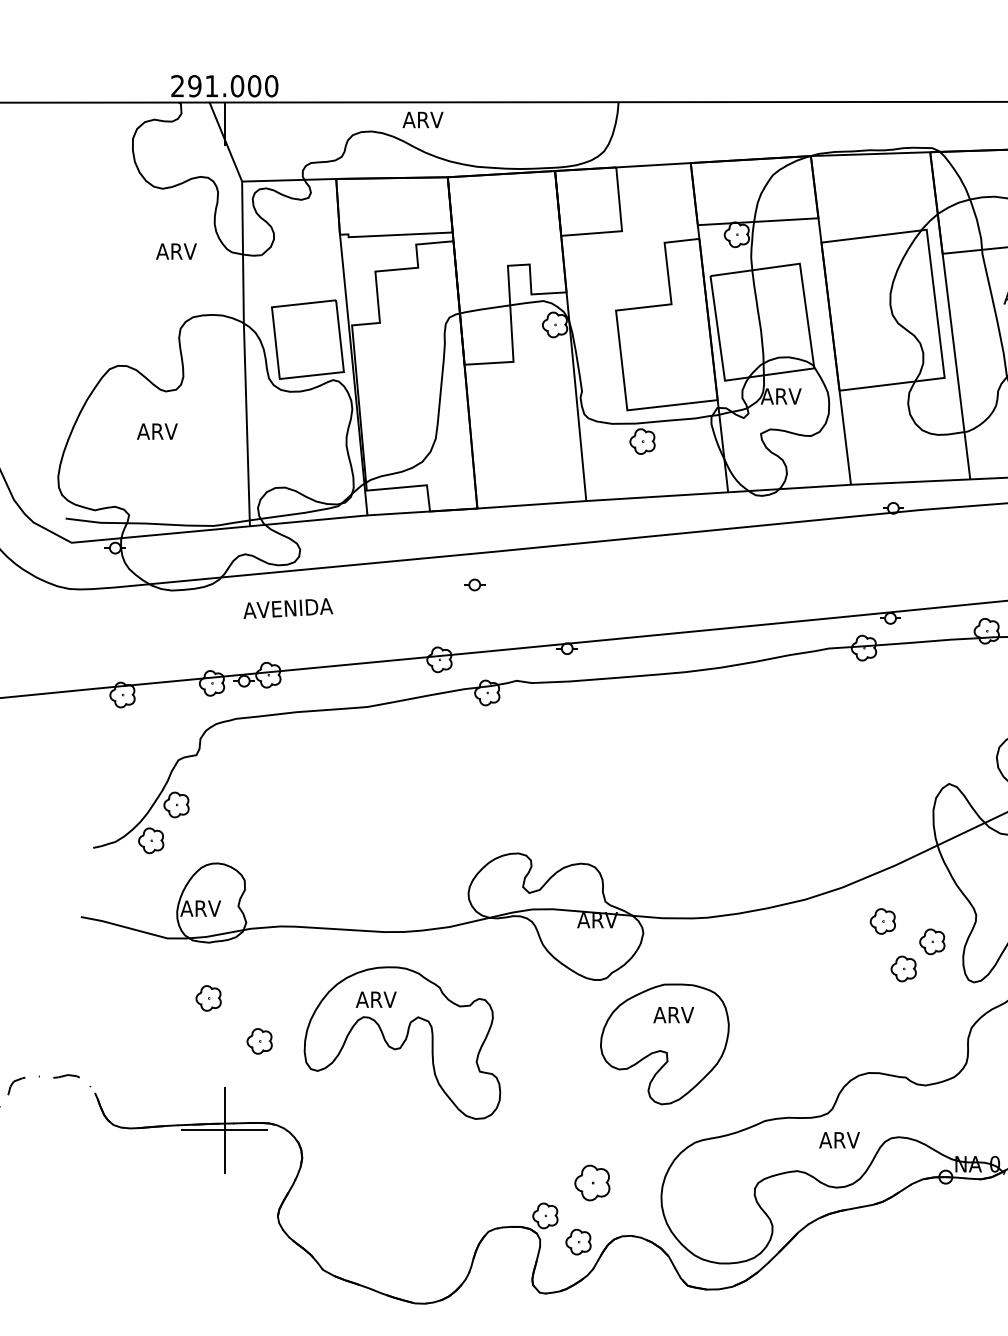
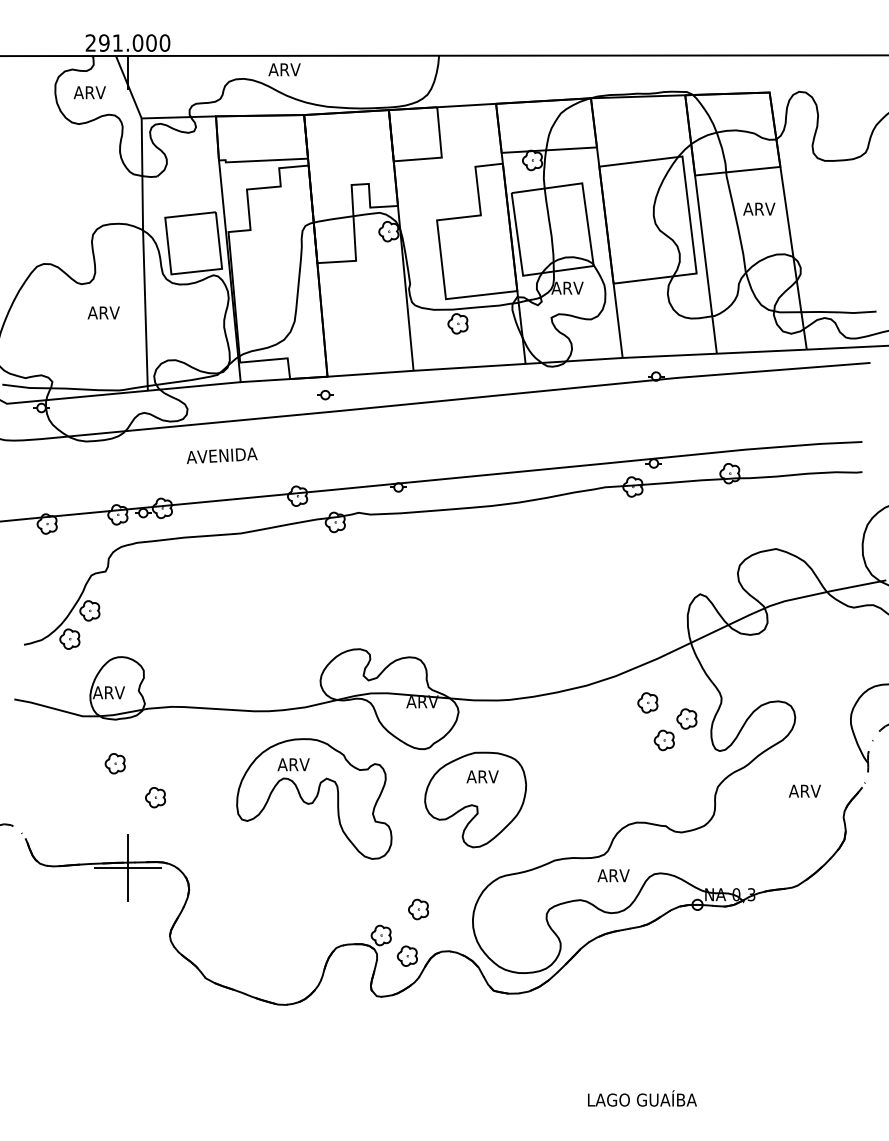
text: (176, 251) -> (89, 92), moved
text: (157, 431) -> (103, 312), moved
part: (474, 585) -> (325, 395), moved
text: (288, 608) -> (222, 455), moved
part: (402, 1042) -> (314, 798), moved
part: (592, 1182) -> (418, 909), size x0.71

